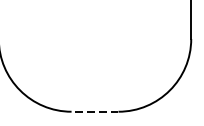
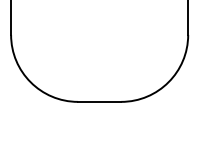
line: (94, 111) -> (99, 101), dashed -> solid

